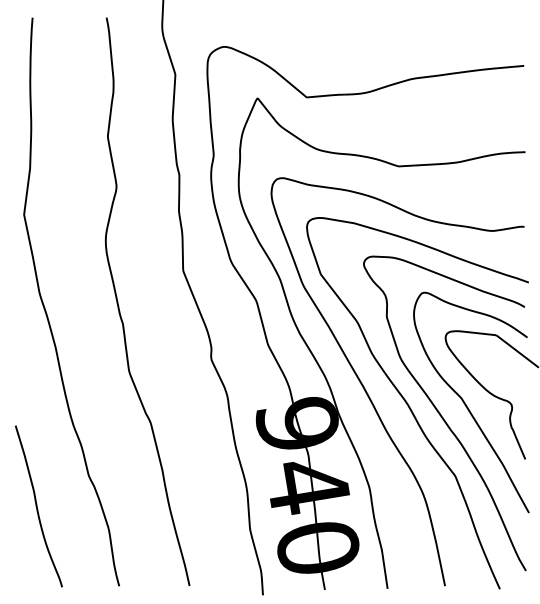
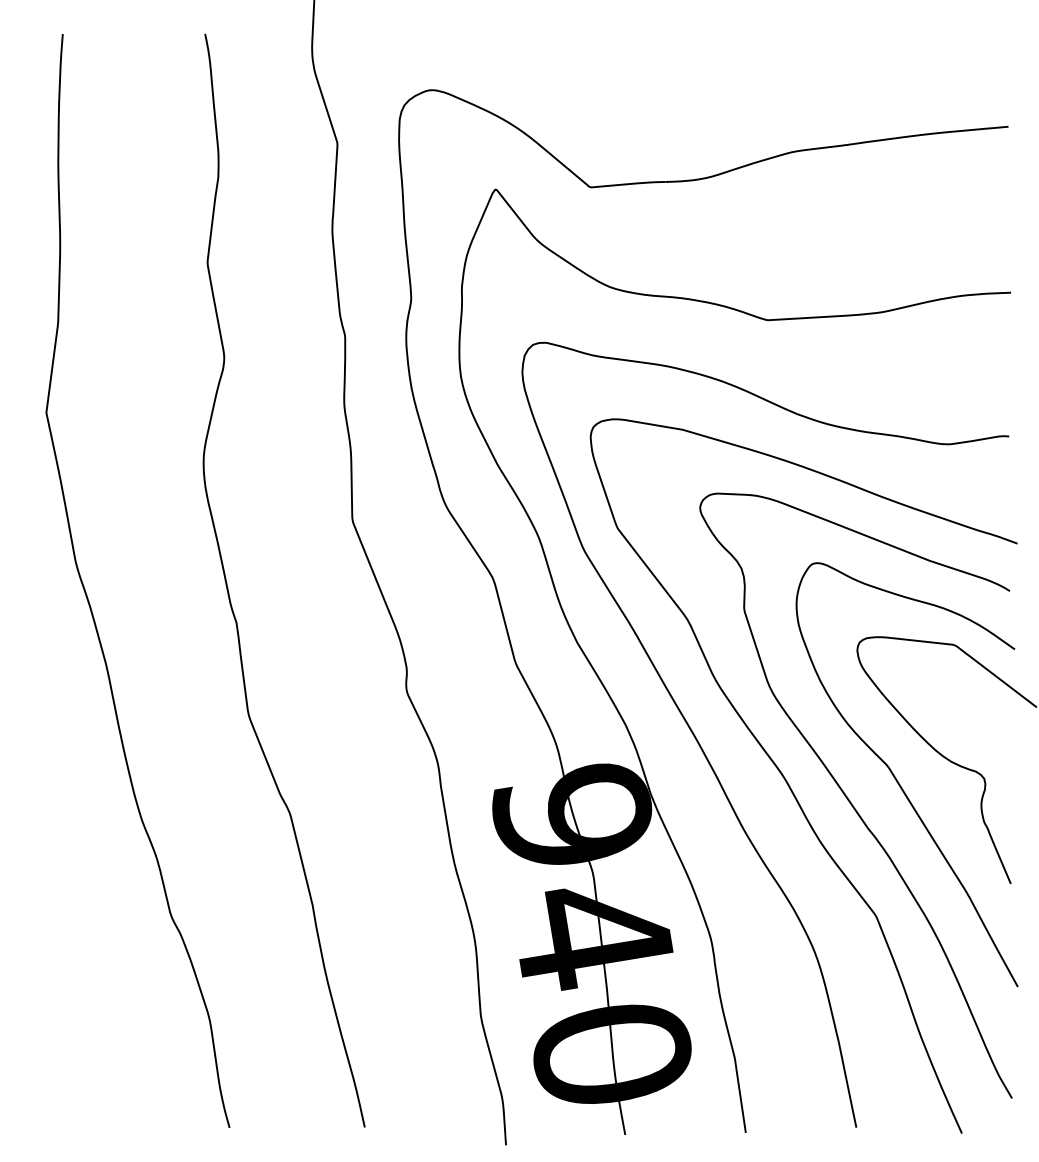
curve: (37, 506) -> (72, 974), removed

